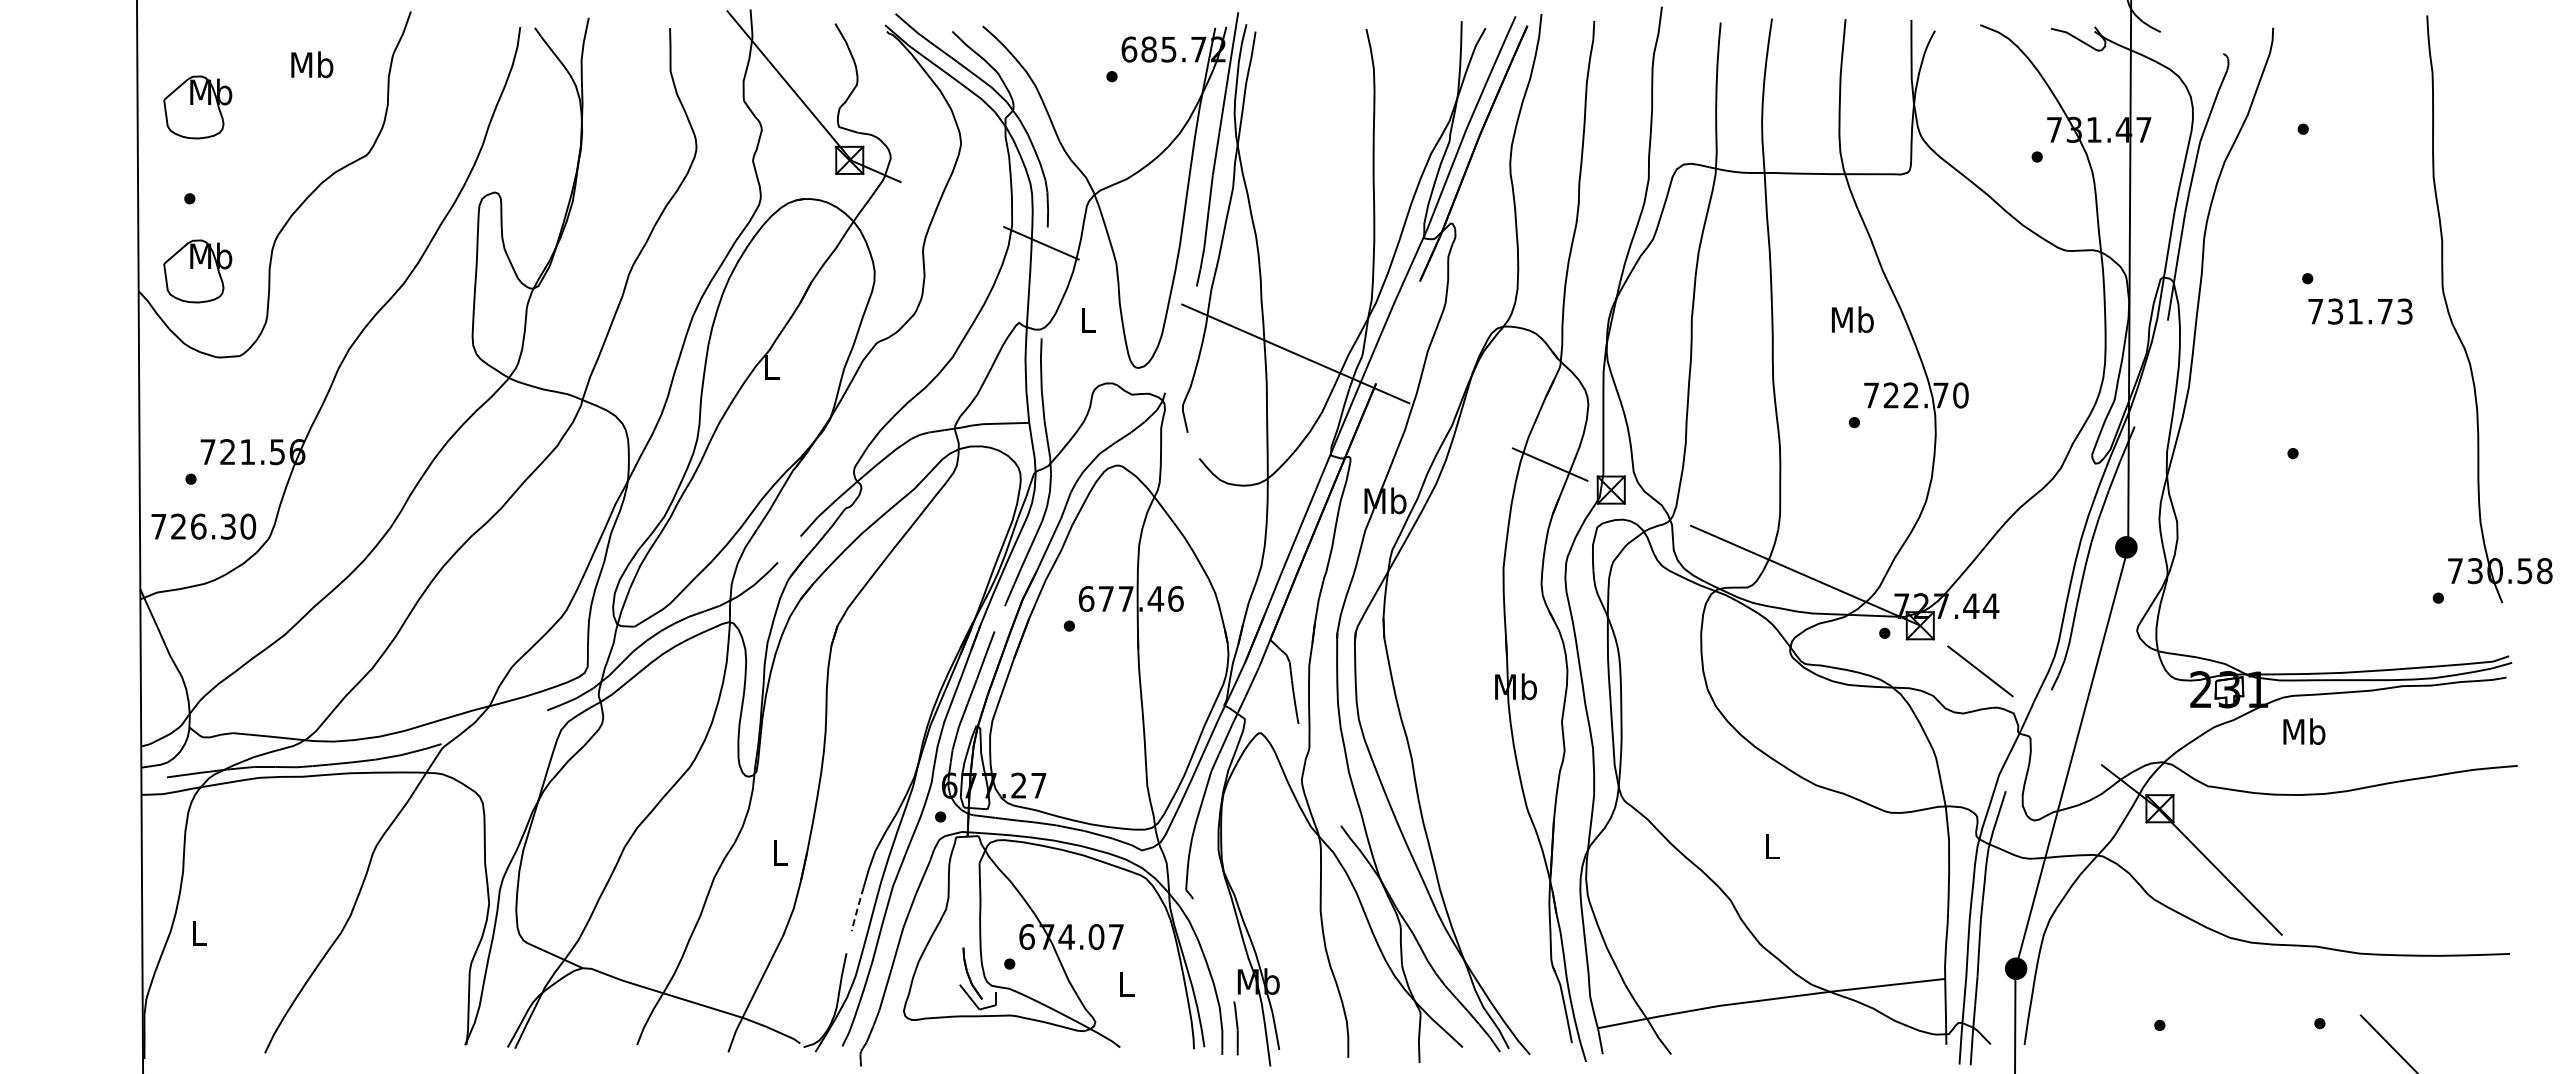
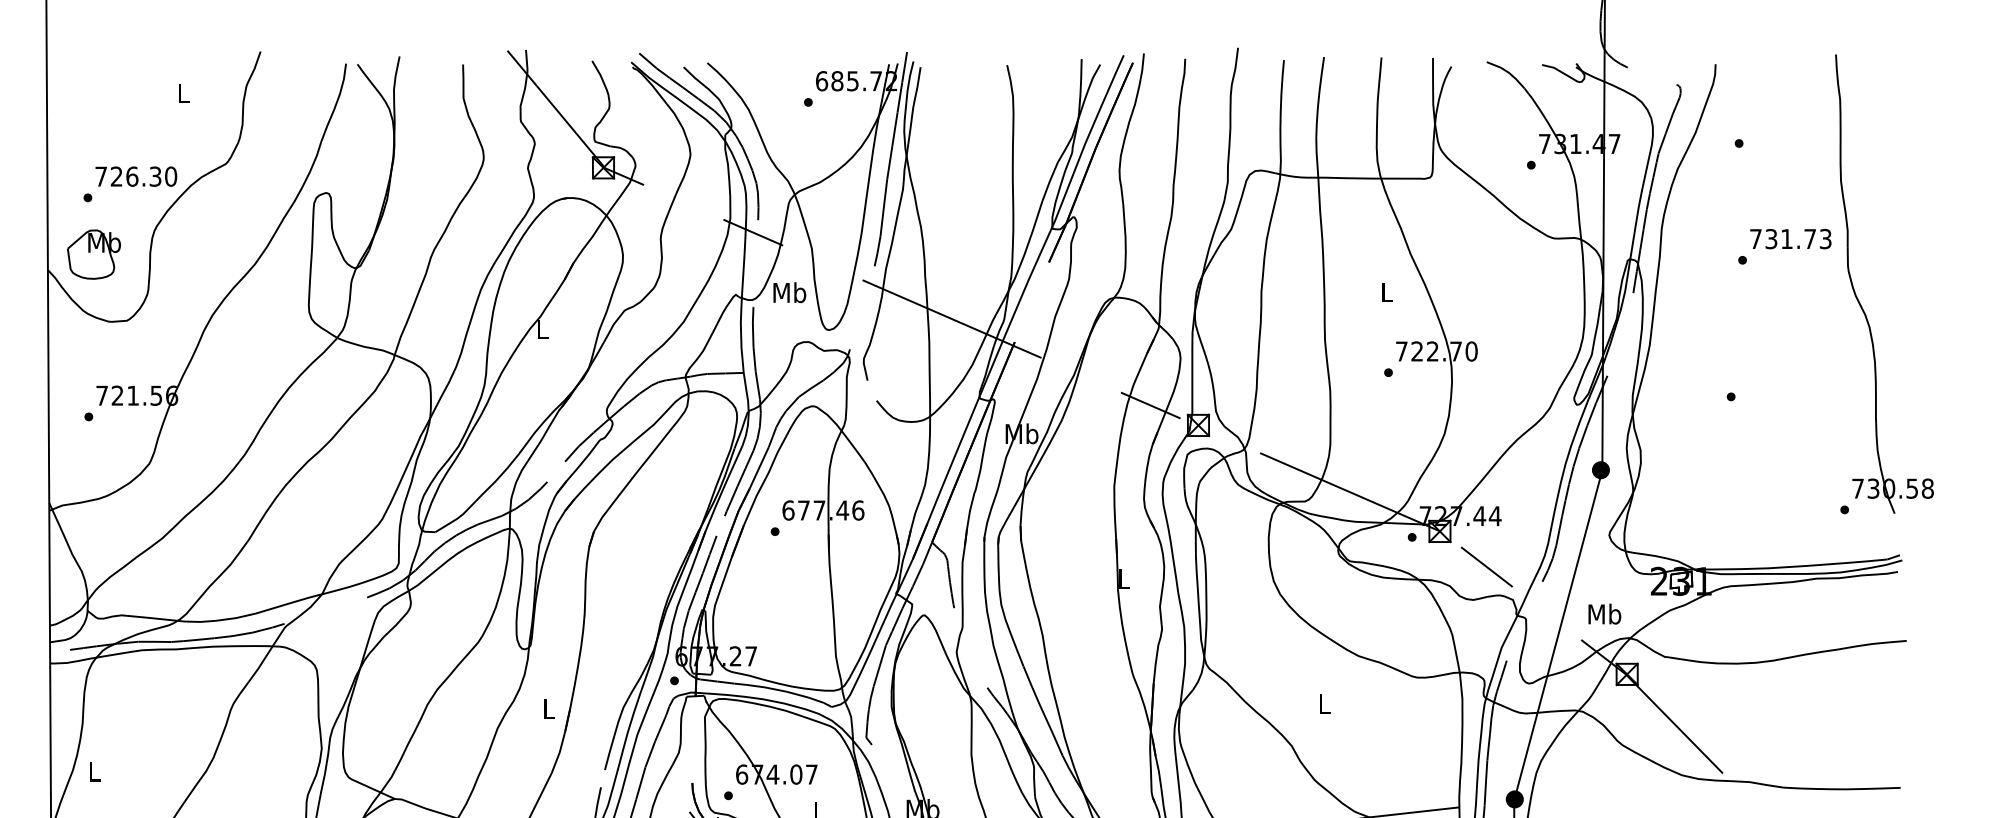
text: (312, 64) -> (183, 92), Mb -> L
part: (197, 107) -> (93, 126), removed
text: (2360, 311) -> (1790, 239), moved
text: (1088, 319) -> (790, 292), L -> Mb
text: (1852, 319) -> (1386, 292), Mb -> L
text: (203, 526) -> (136, 176), moved
text: (1516, 686) -> (1124, 578), Mb -> L
text: (2304, 731) -> (1604, 614), moved
line: (857, 909) -> (609, 753), dashed -> solid

